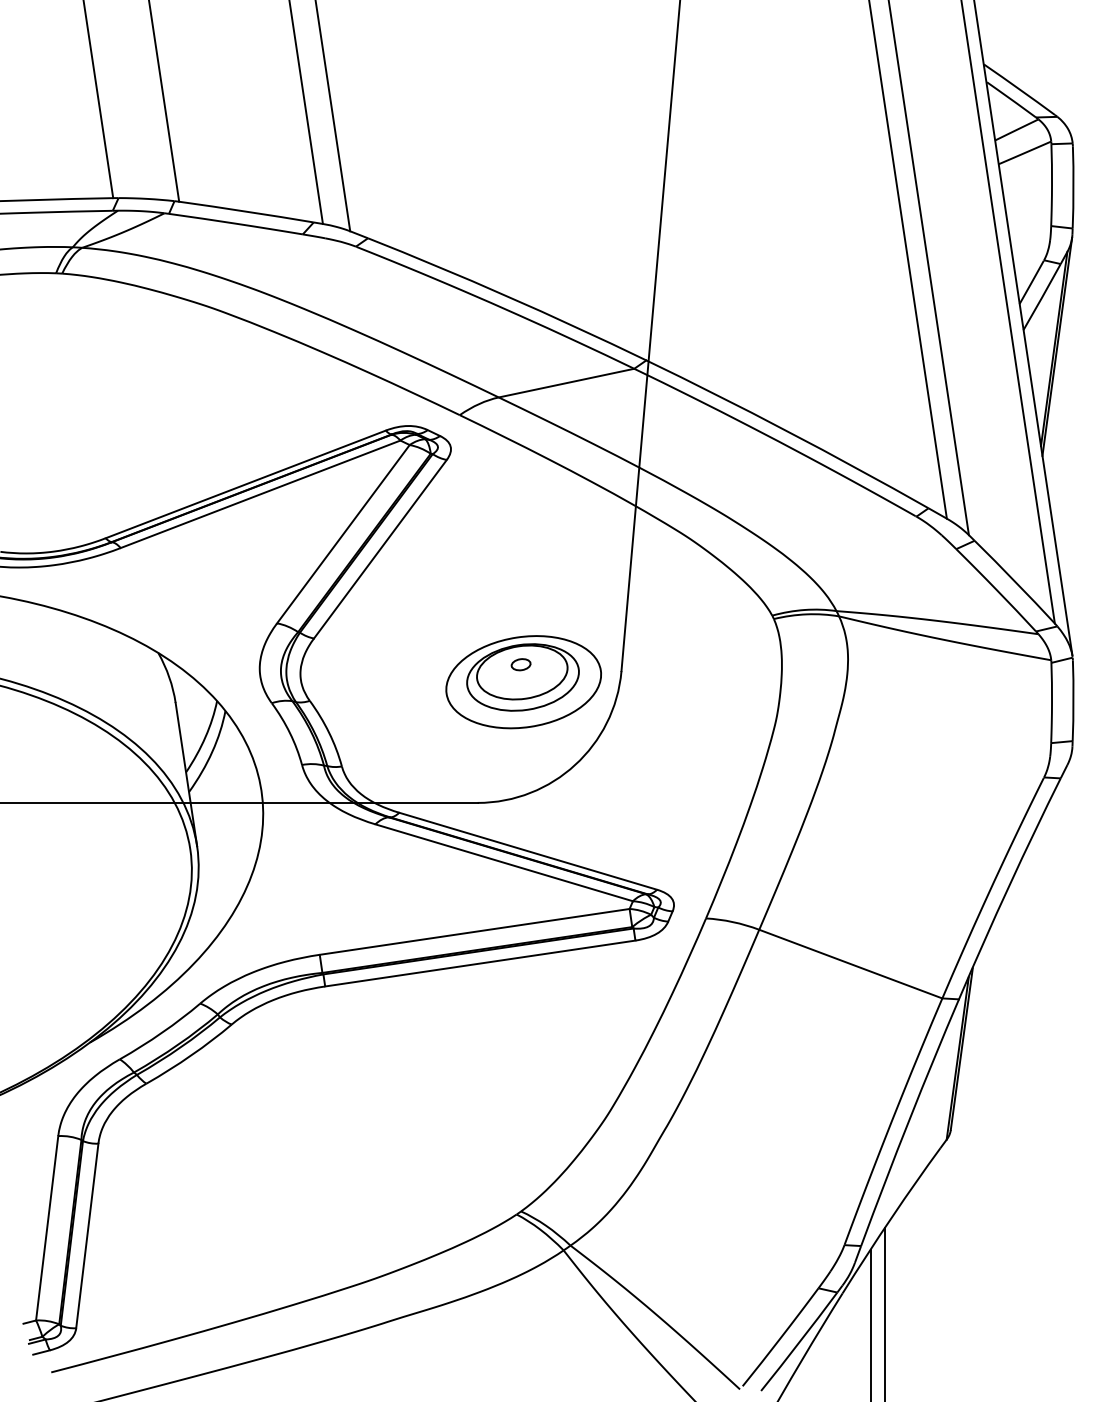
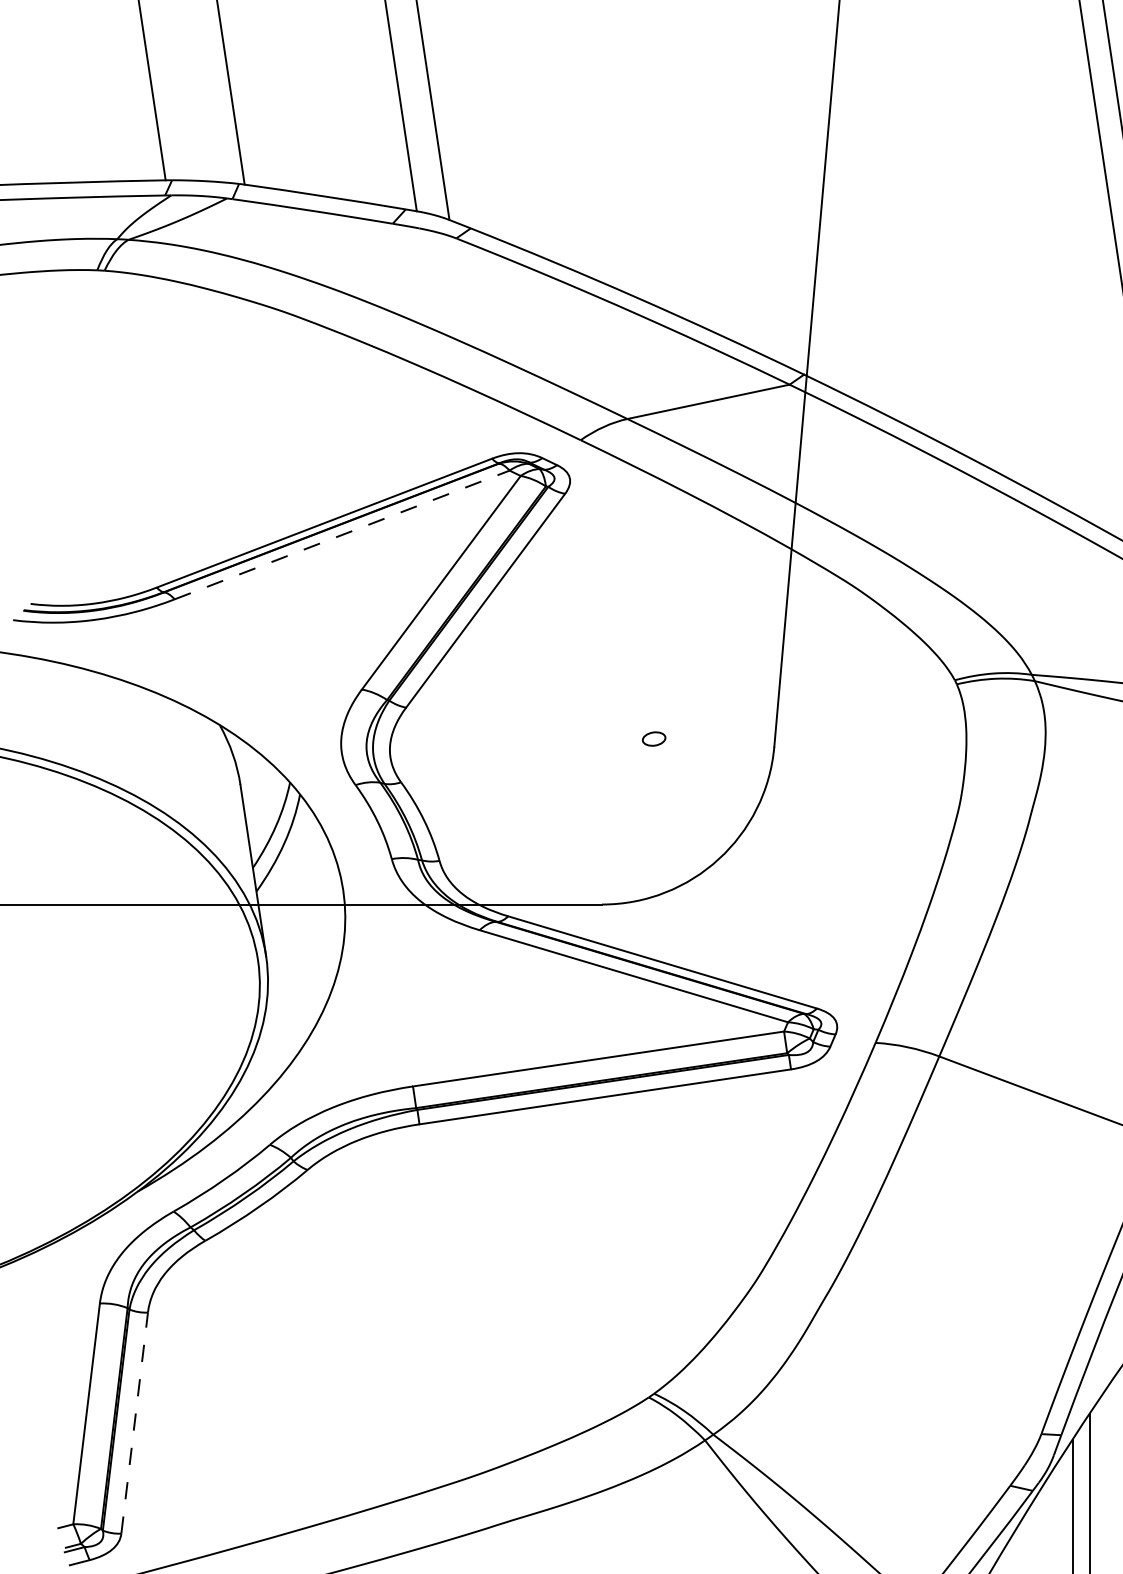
line: (260, 494) -> (342, 535), solid -> dashed
part: (523, 682) -> (656, 760), removed
line: (87, 1235) -> (134, 1422), solid -> dashed

